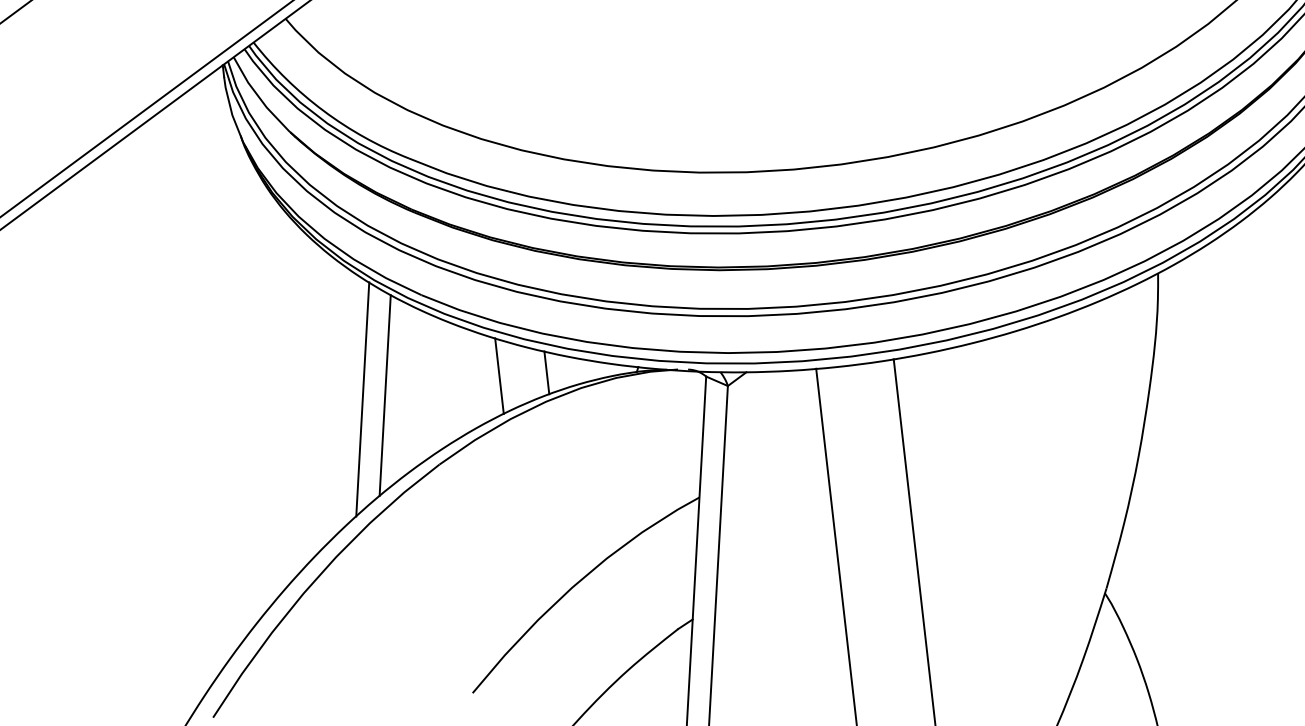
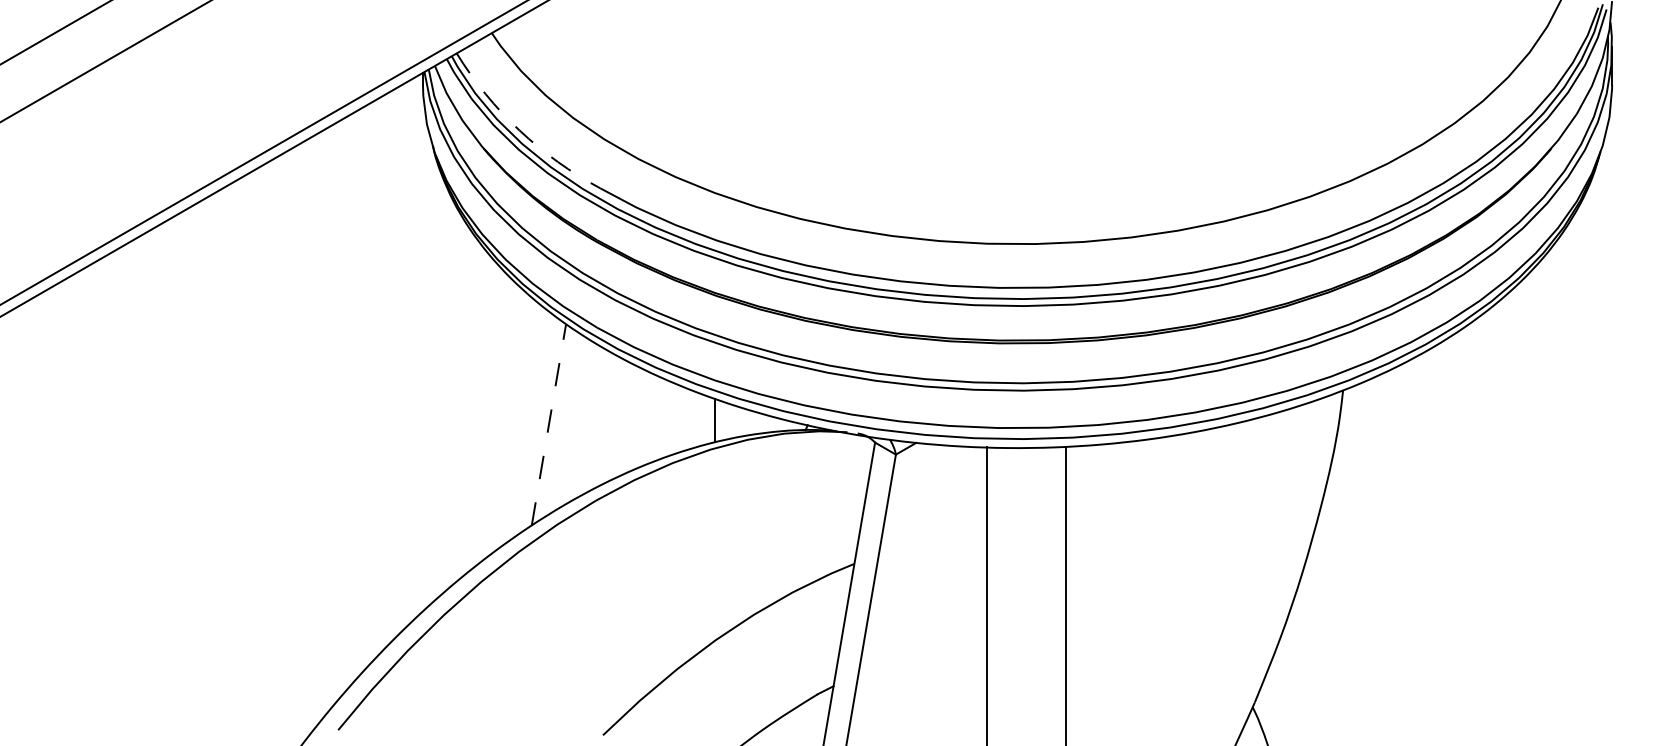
arc: (323, 110) -> (519, 130), solid -> dashed
line: (499, 376) -> (666, 418), removed
line: (385, 395) -> (549, 424), solid -> dashed
line: (362, 398) -> (525, 425), removed

